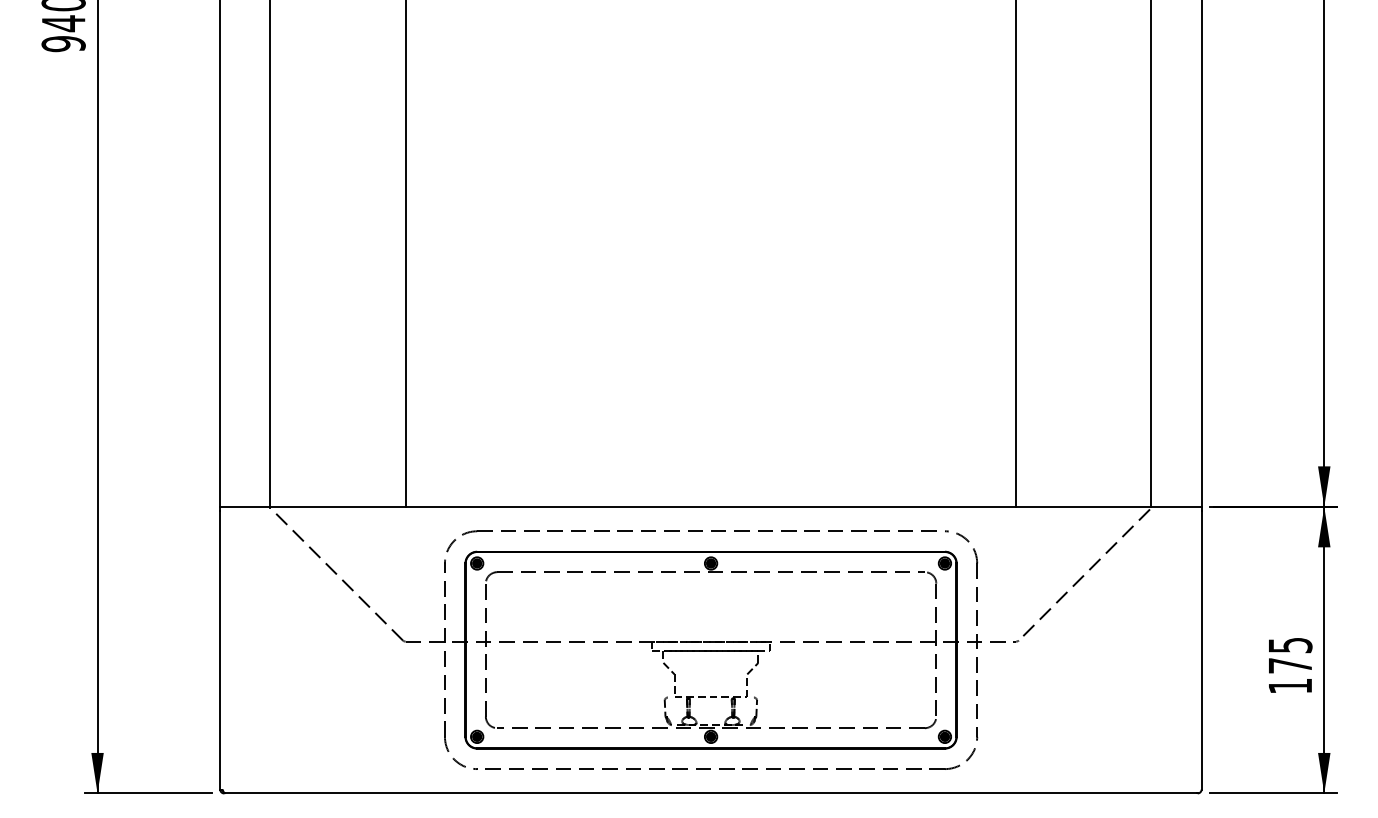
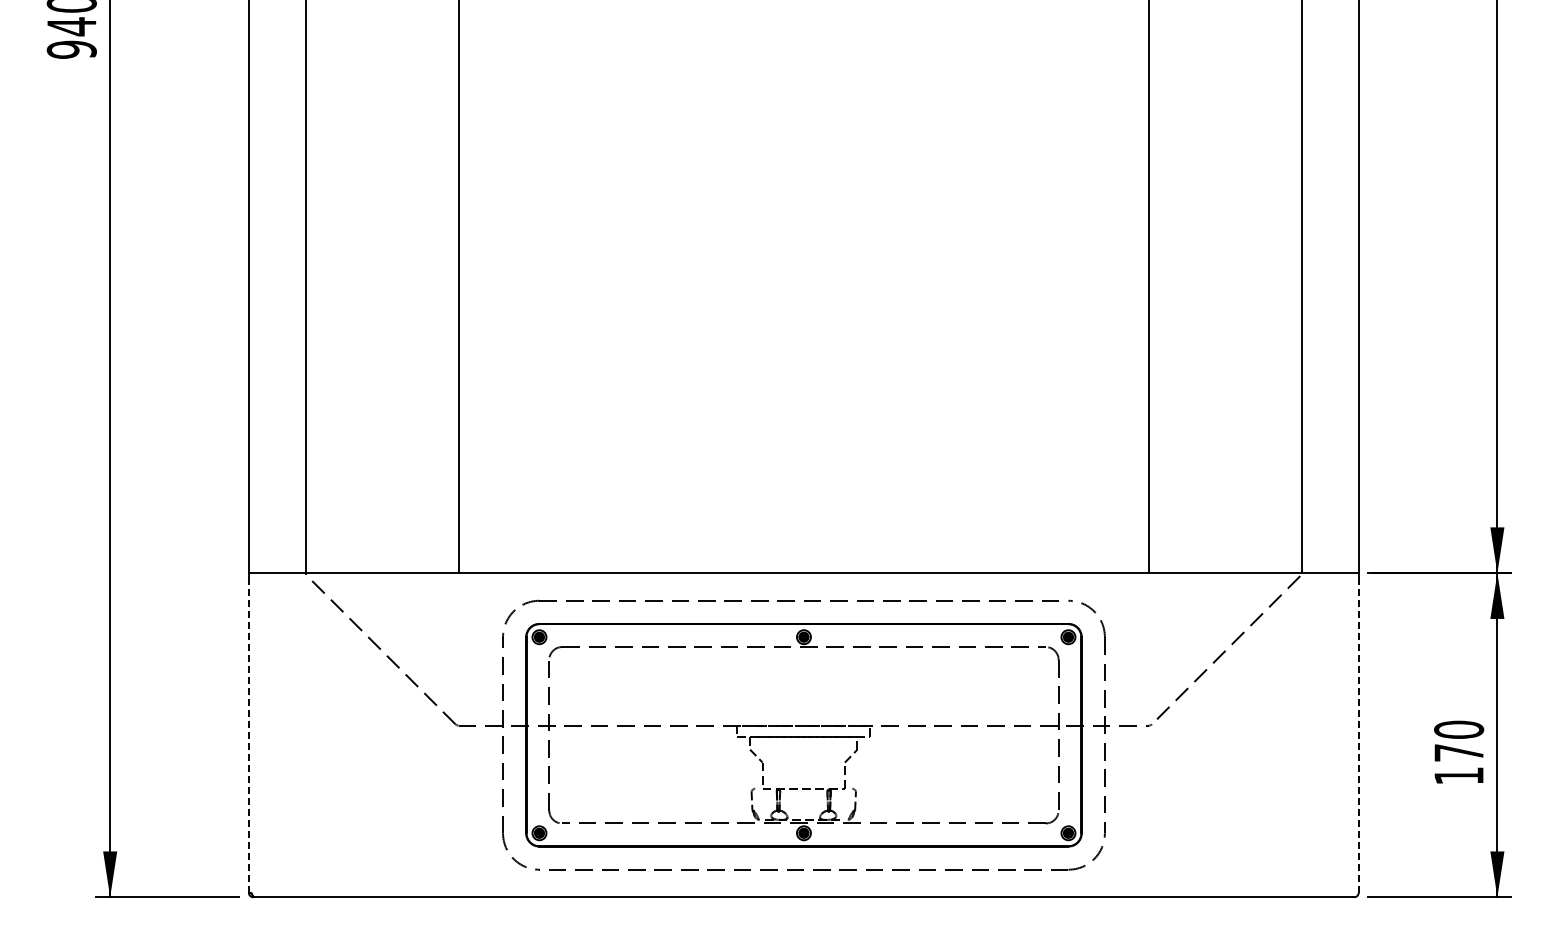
text: (1290, 645) -> (1459, 729), 175 -> 170
line: (219, 650) -> (248, 735), solid -> dashed
line: (1201, 650) -> (1358, 735), solid -> dashed

